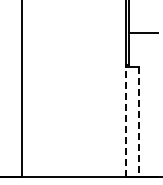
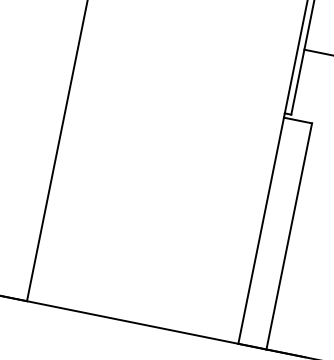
line: (125, 121) -> (261, 229), dashed -> solid
line: (139, 122) -> (289, 236), dashed -> solid

